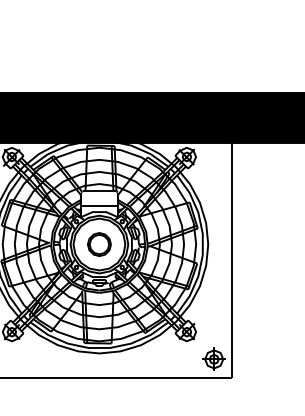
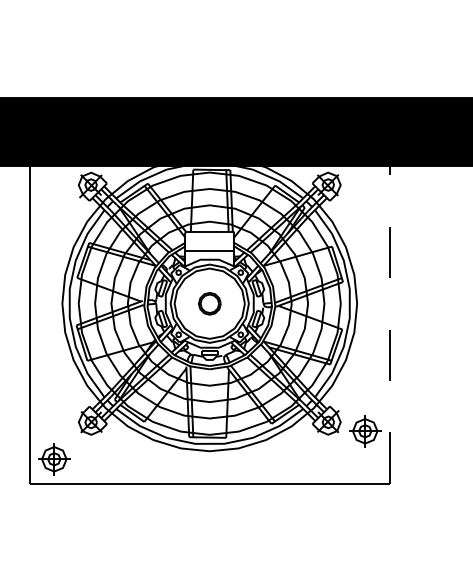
part: (99, 244) -> (209, 303), size x0.7
line: (232, 244) -> (389, 303), solid -> dashed
part: (214, 359) -> (365, 431), moved

